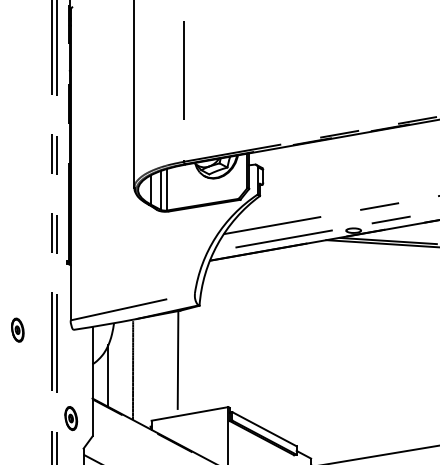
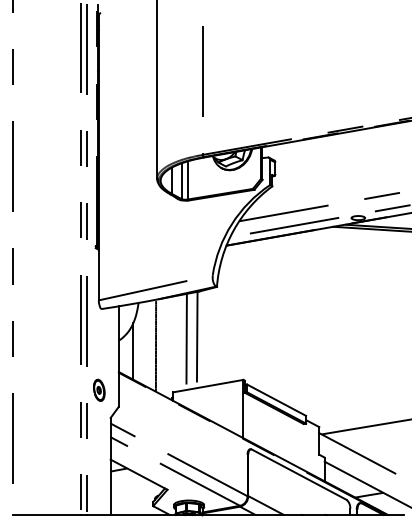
part: (18, 329) -> (50, 308), removed
line: (166, 365) -> (186, 341), added

